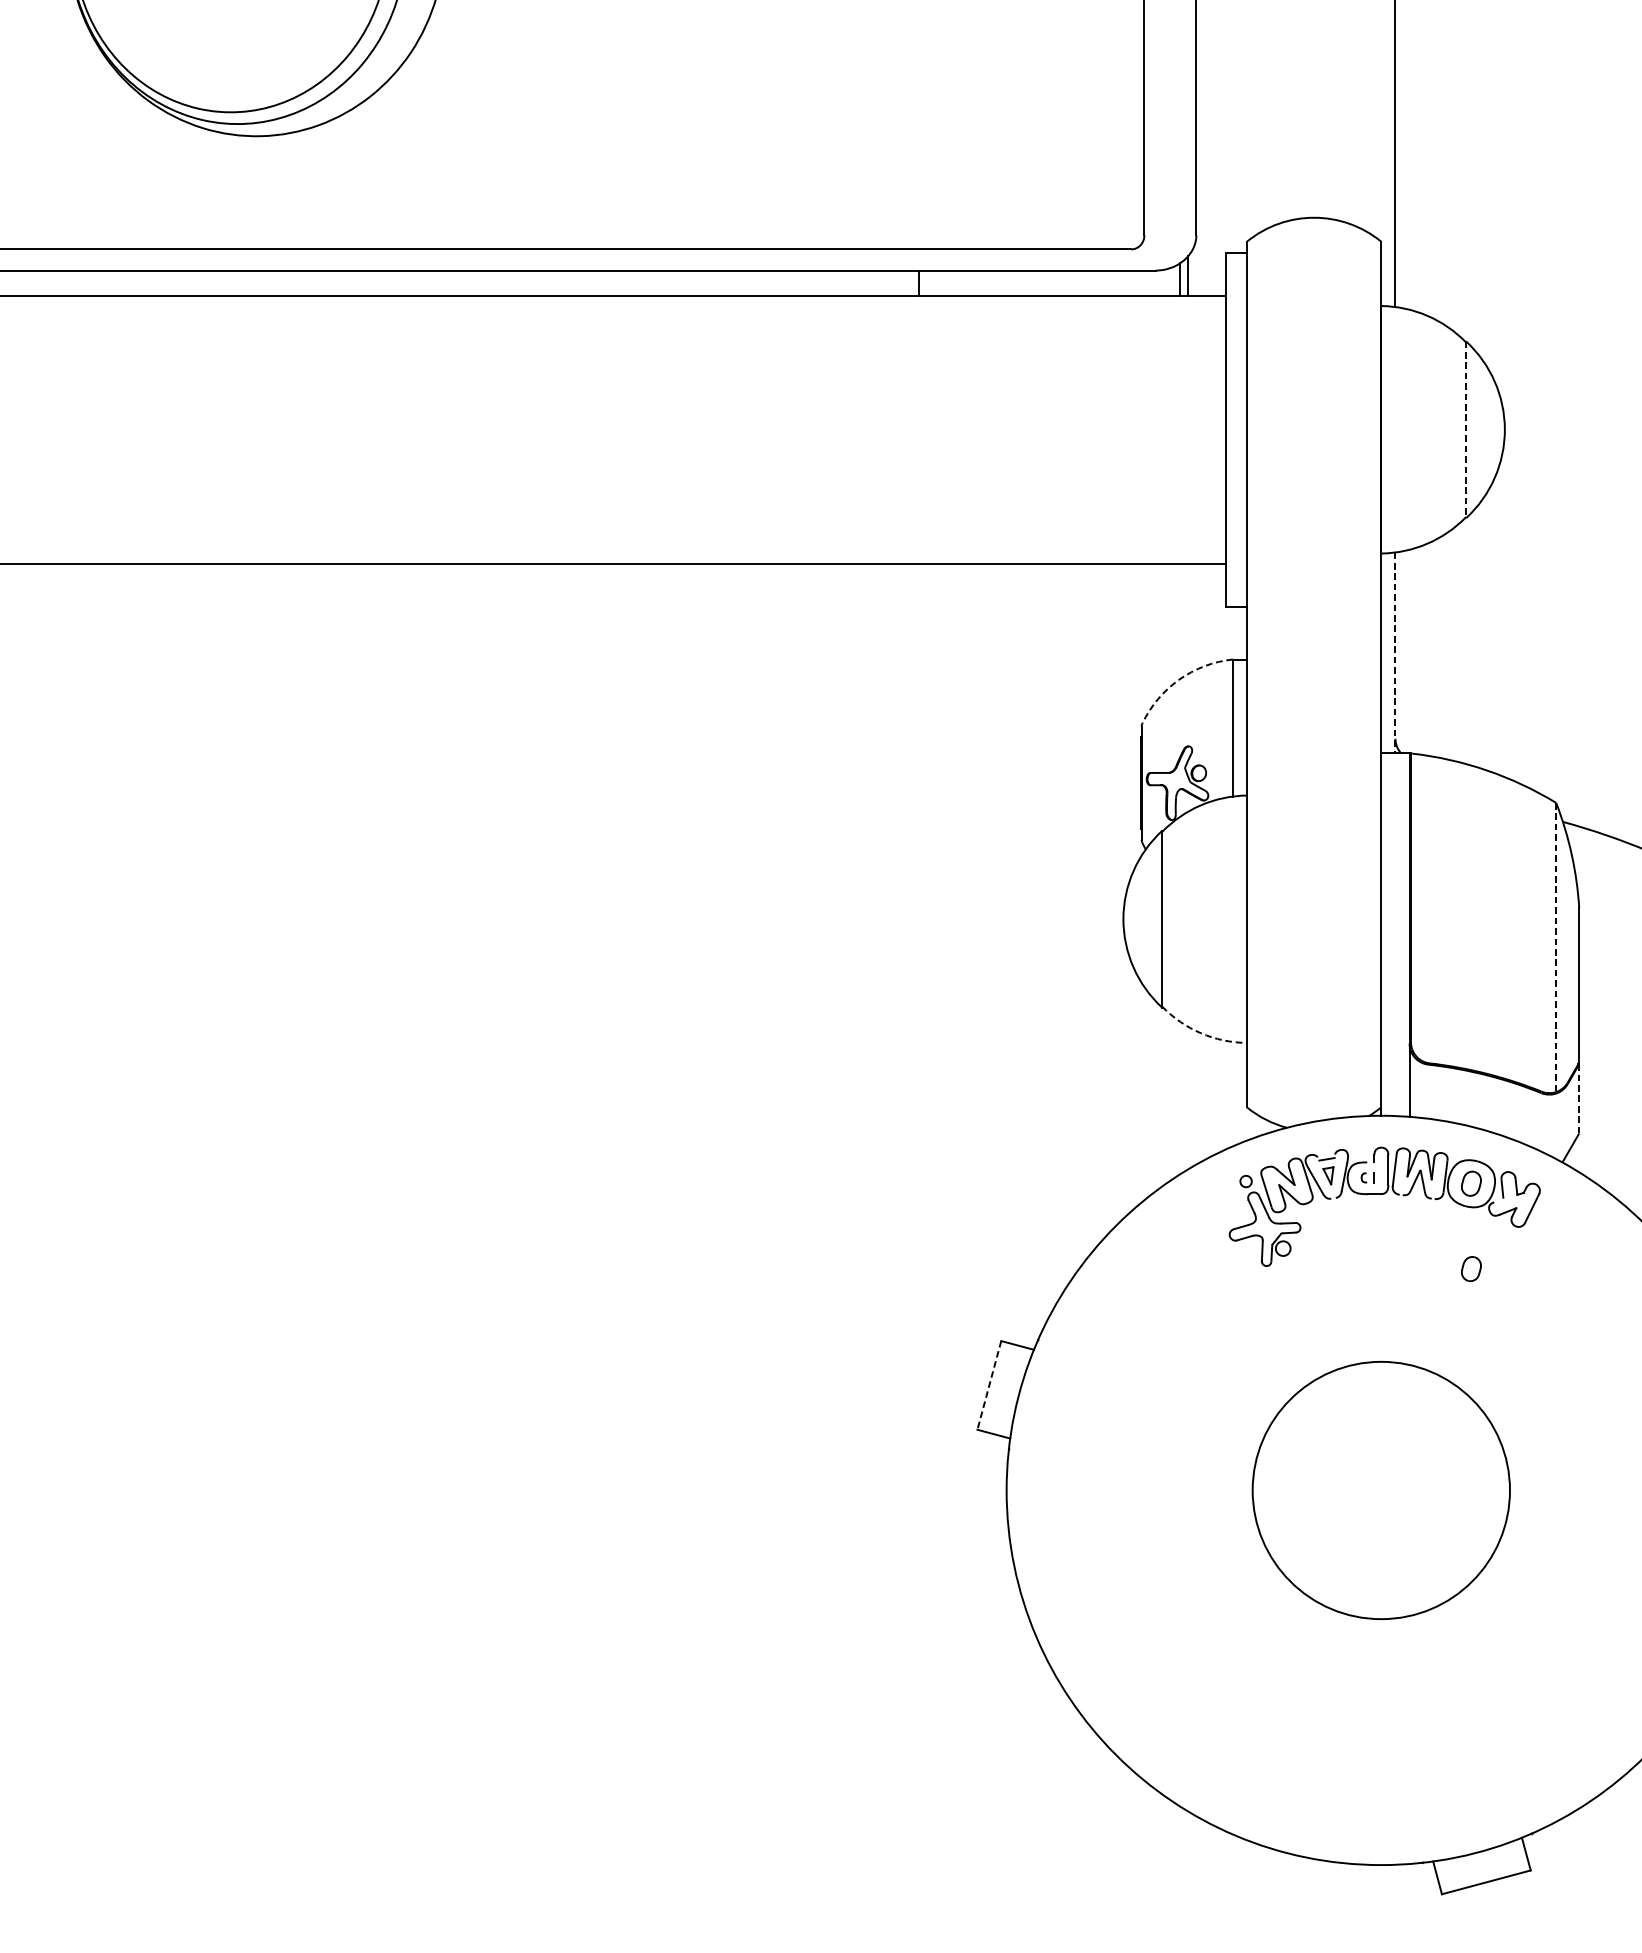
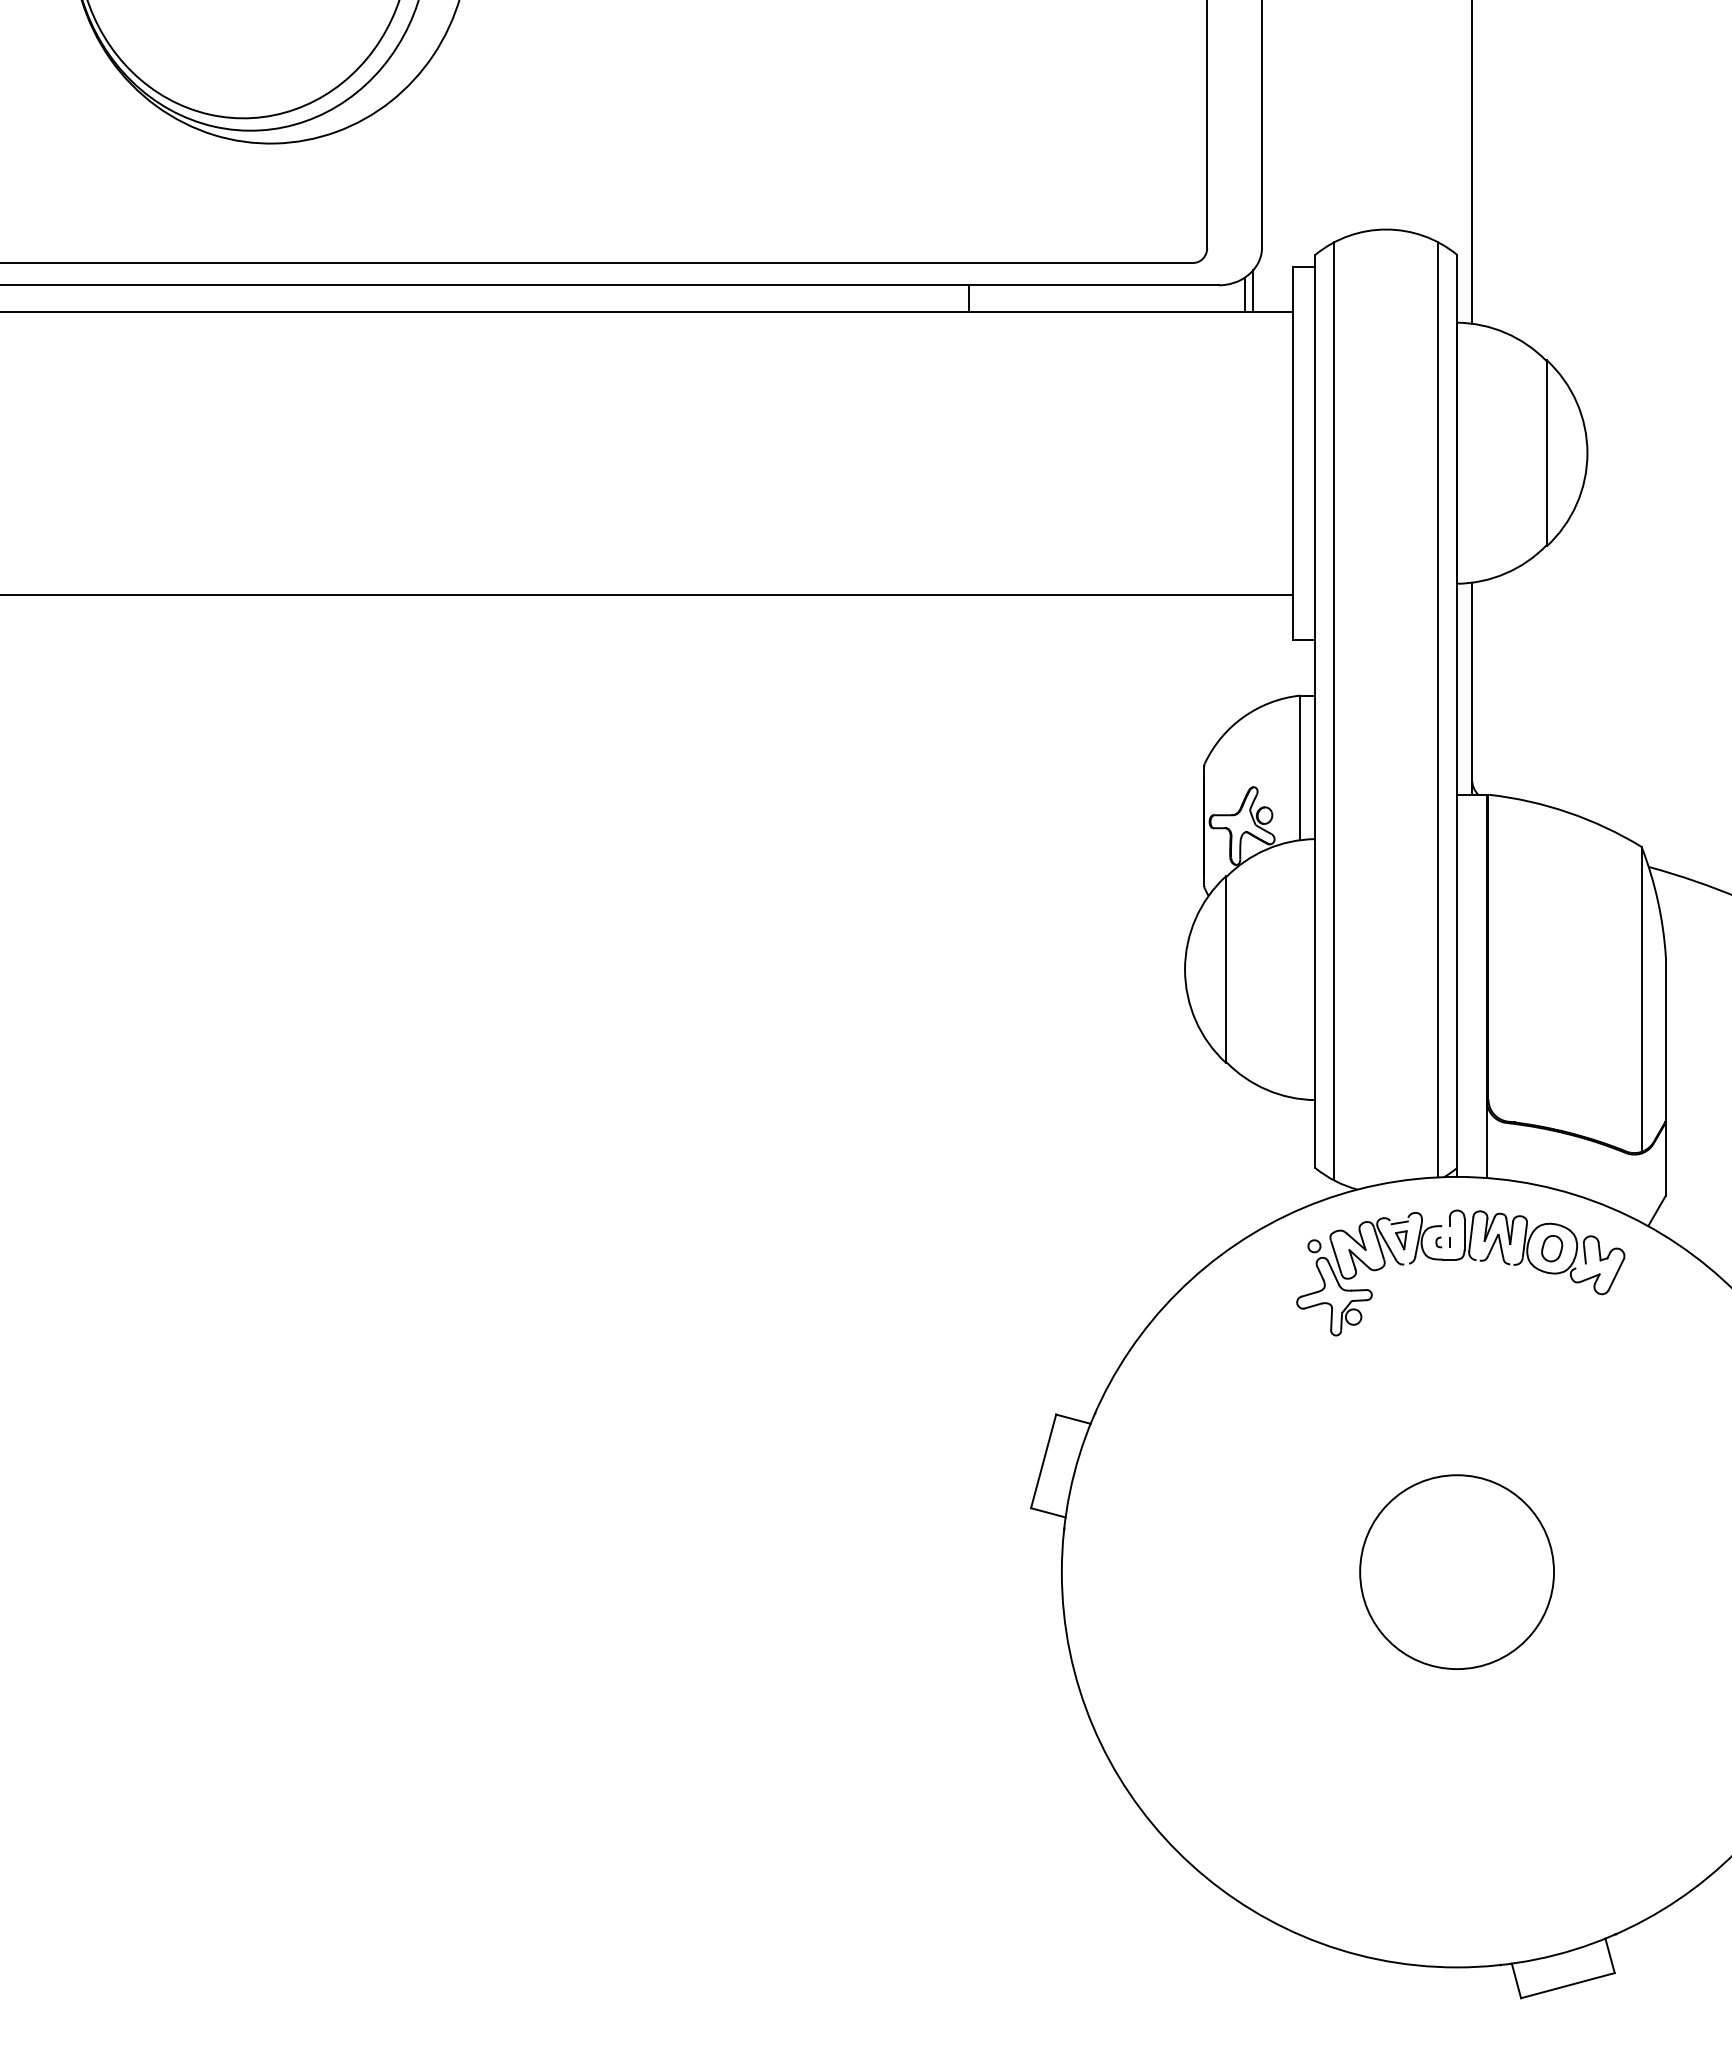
line: (1466, 430) -> (1546, 453), dashed -> solid
line: (1395, 653) -> (1472, 689), dashed -> solid
line: (1363, 672) -> (1438, 709), added
line: (1265, 674) -> (1334, 711), added
arc: (1178, 679) -> (1243, 716), dashed -> solid
line: (1556, 947) -> (1641, 999), dashed -> solid
arc: (1200, 1032) -> (1266, 1089), dashed -> solid
line: (1578, 1099) -> (1665, 1159), dashed -> solid
part: (1471, 1268) -> (1552, 1338), removed
line: (989, 1385) -> (1043, 1461), dashed -> solid
circle: (1380, 1489) -> (1456, 1571), size x0.71

